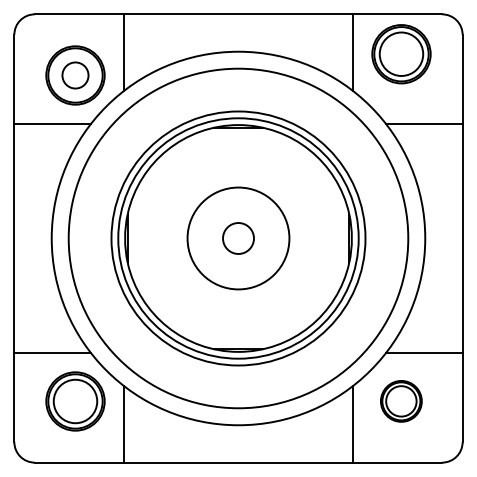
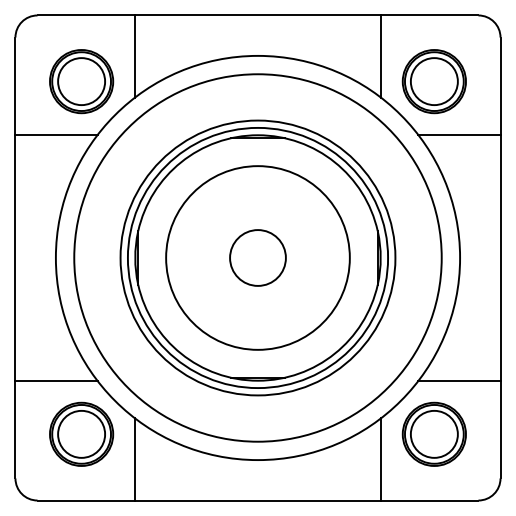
part: (400, 54) -> (433, 81), moved
circle: (75, 75) -> (81, 81), size x1.67
circle: (238, 238) -> (257, 257), size x1.67
circle: (238, 238) -> (257, 257), size x1.67
part: (400, 400) -> (433, 433), size x1.43

